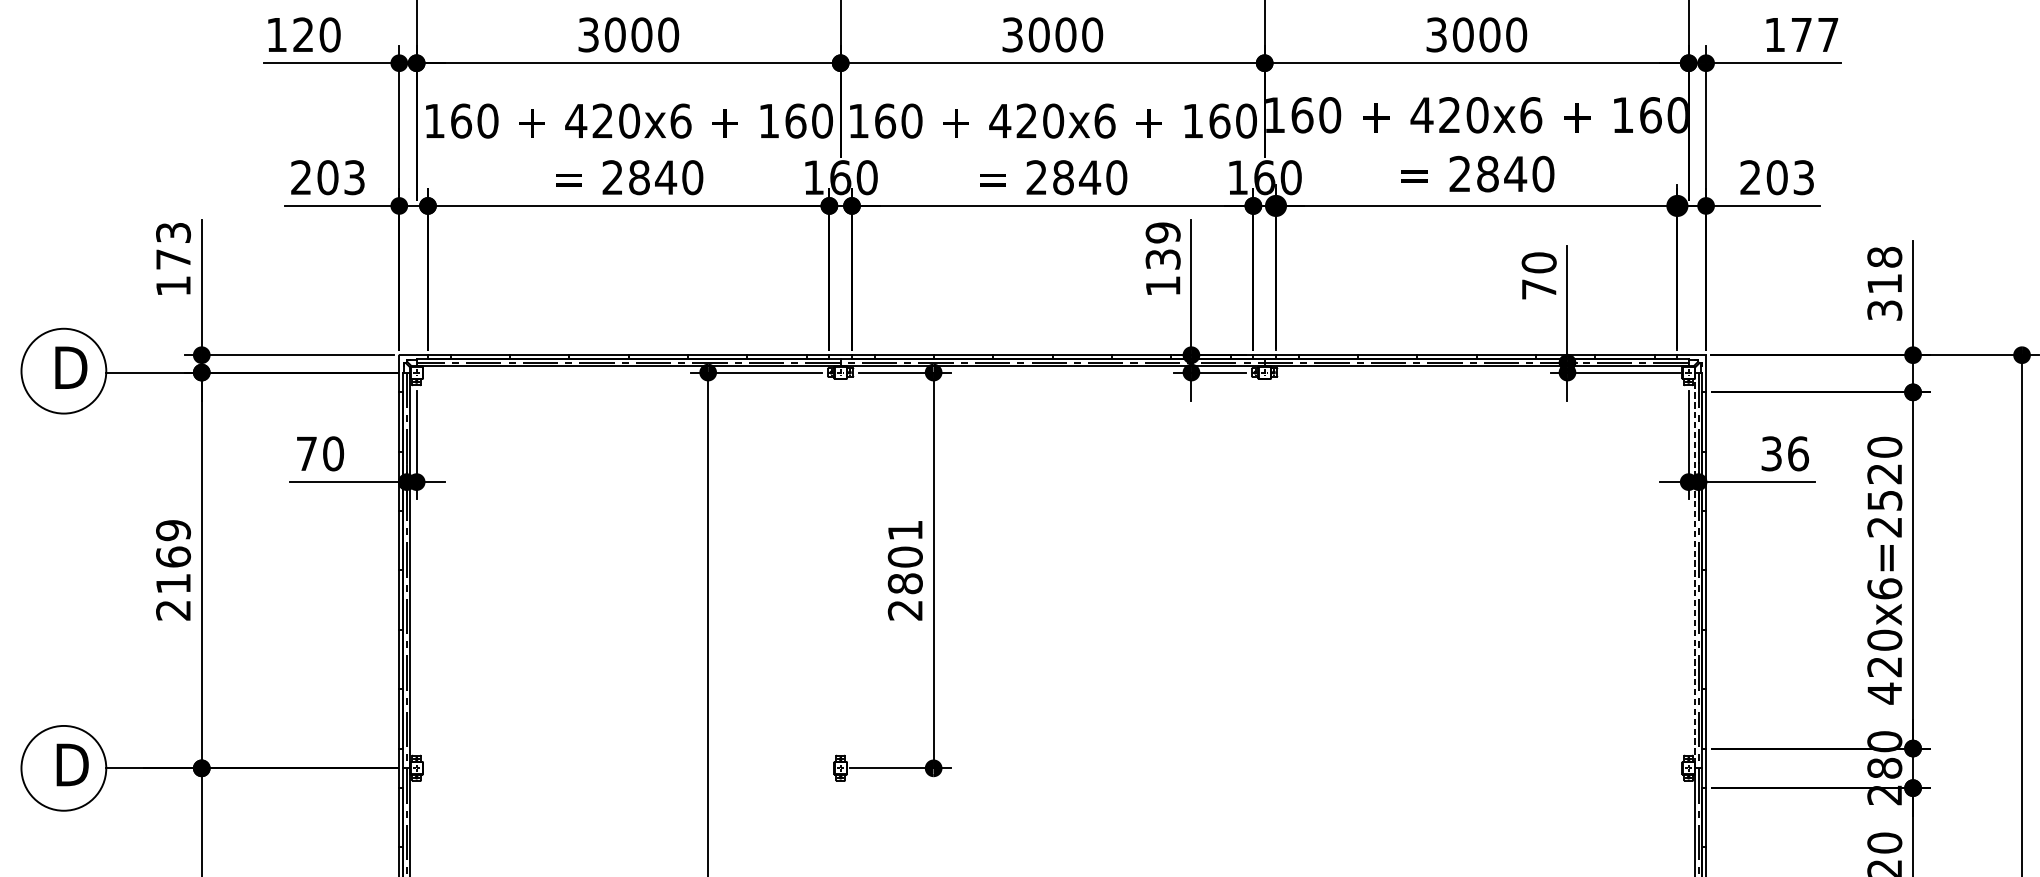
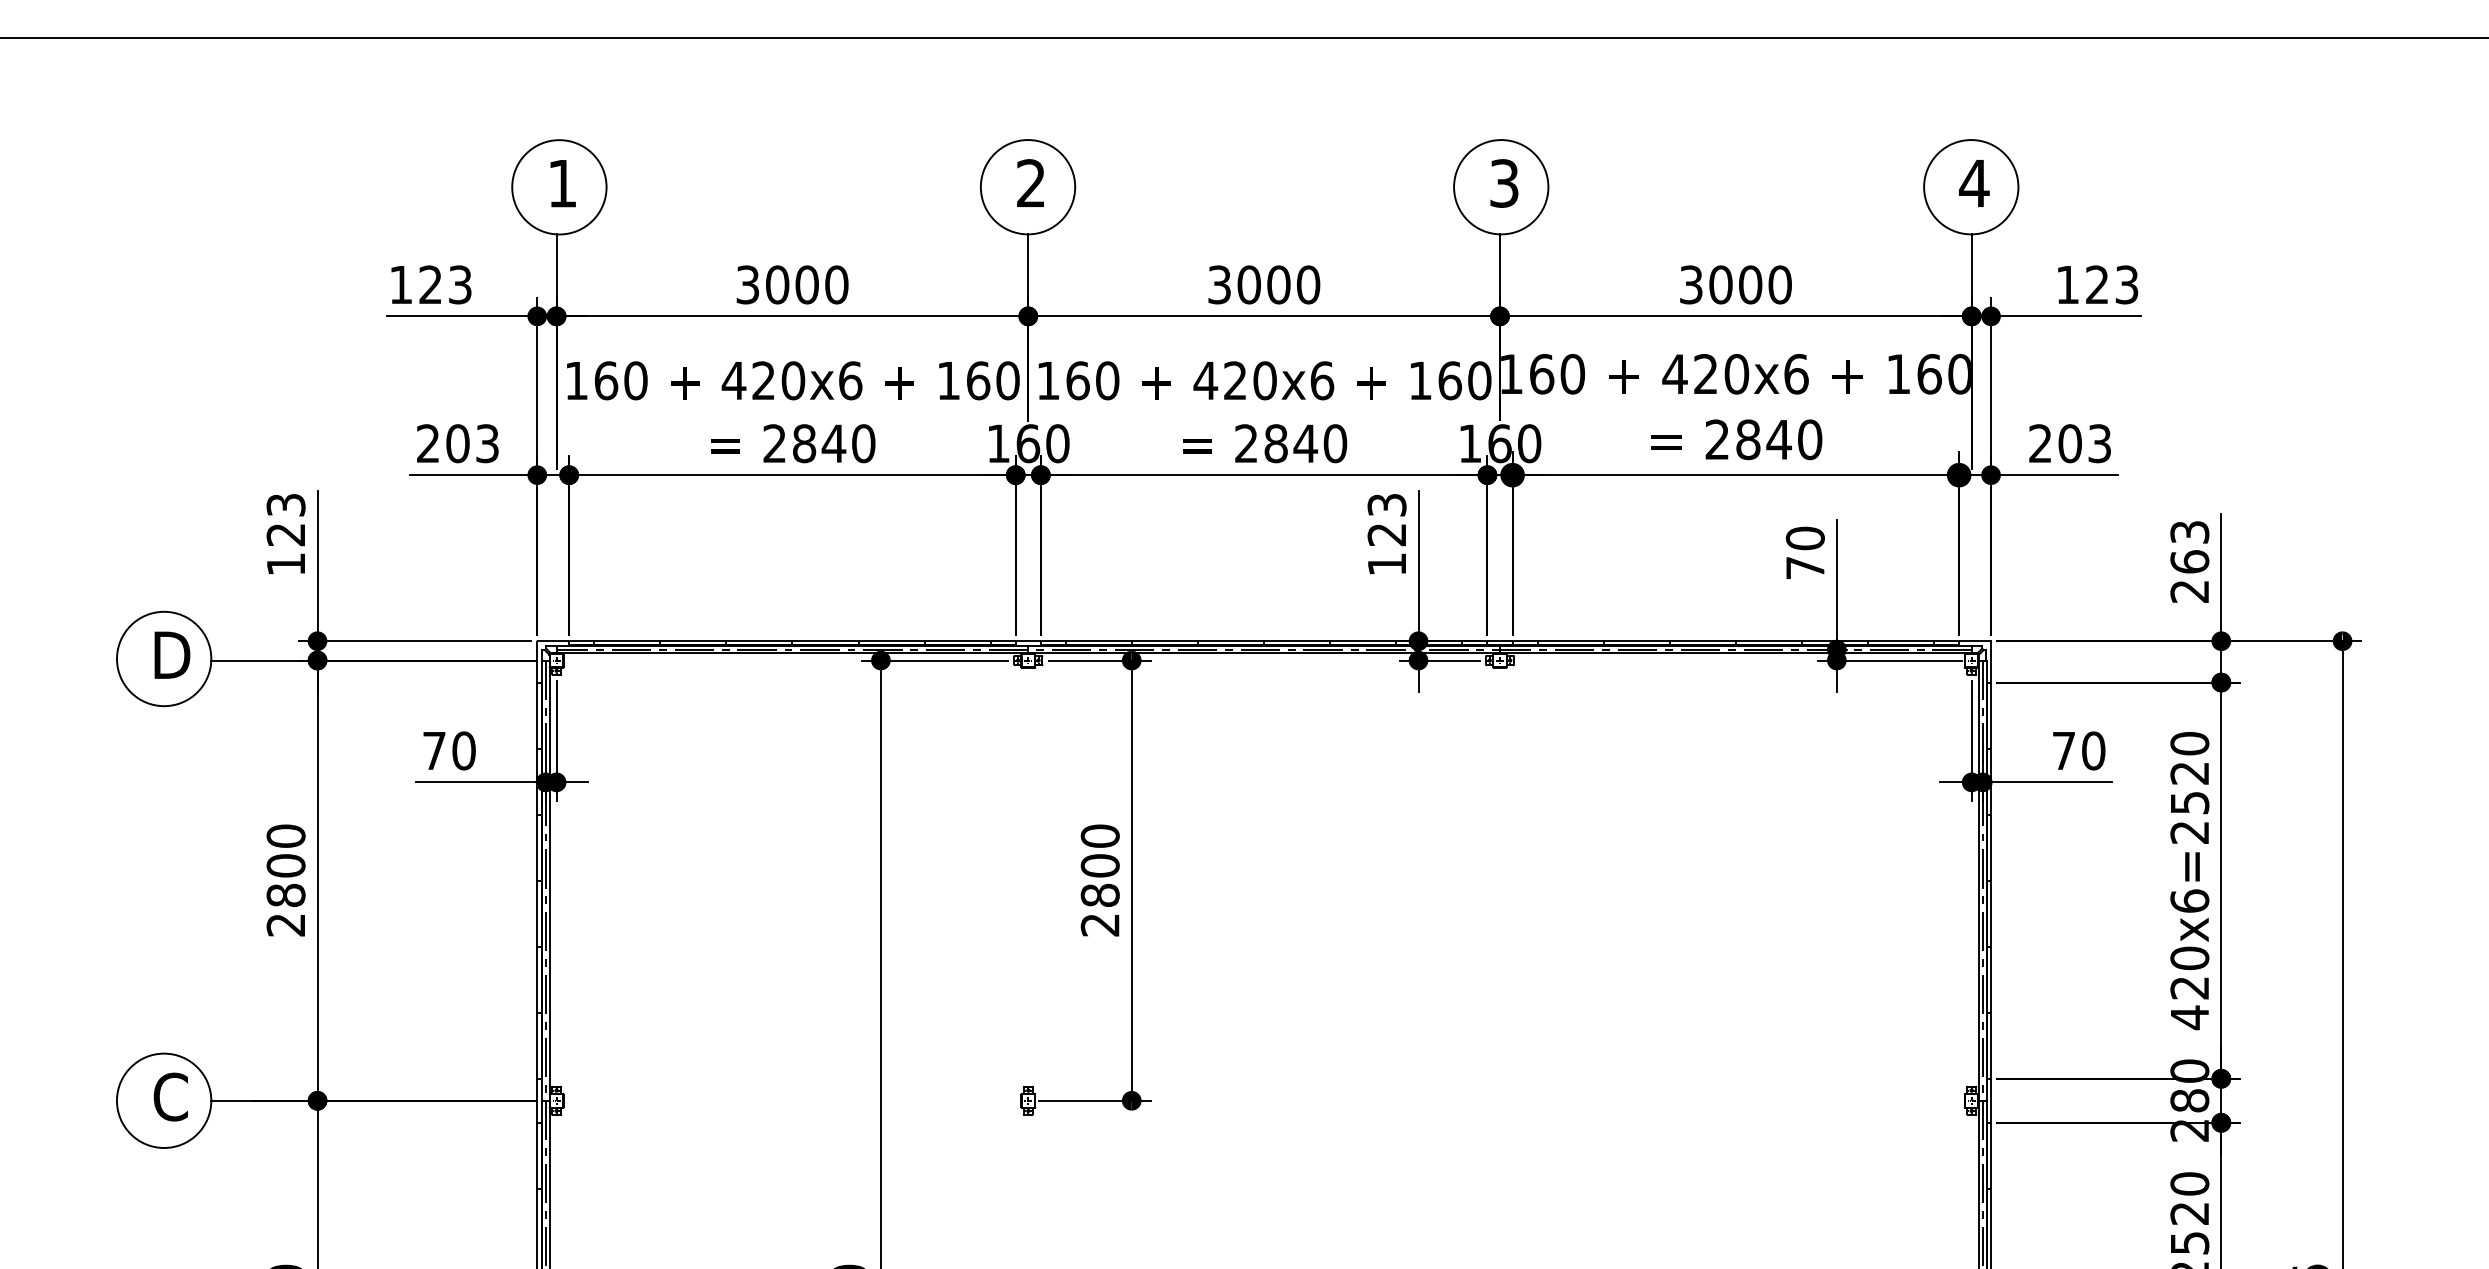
text: (330, 34) -> (460, 284), 120 -> 123
text: (1815, 34) -> (2112, 284), 177 -> 123
text: (1162, 245) -> (1386, 519), 139 -> 123
text: (172, 260) -> (285, 535), 173 -> 123
text: (1884, 283) -> (2189, 561), 318 -> 263
text: (1784, 453) -> (2078, 750), 36 -> 70
text: (904, 529) -> (1099, 835), 2801 -> 2800
text: (172, 556) -> (285, 865), 2169 -> 2800
line: (1694, 571) -> (1978, 881), dashed -> solid
text: (71, 764) -> (172, 1096), D -> C

